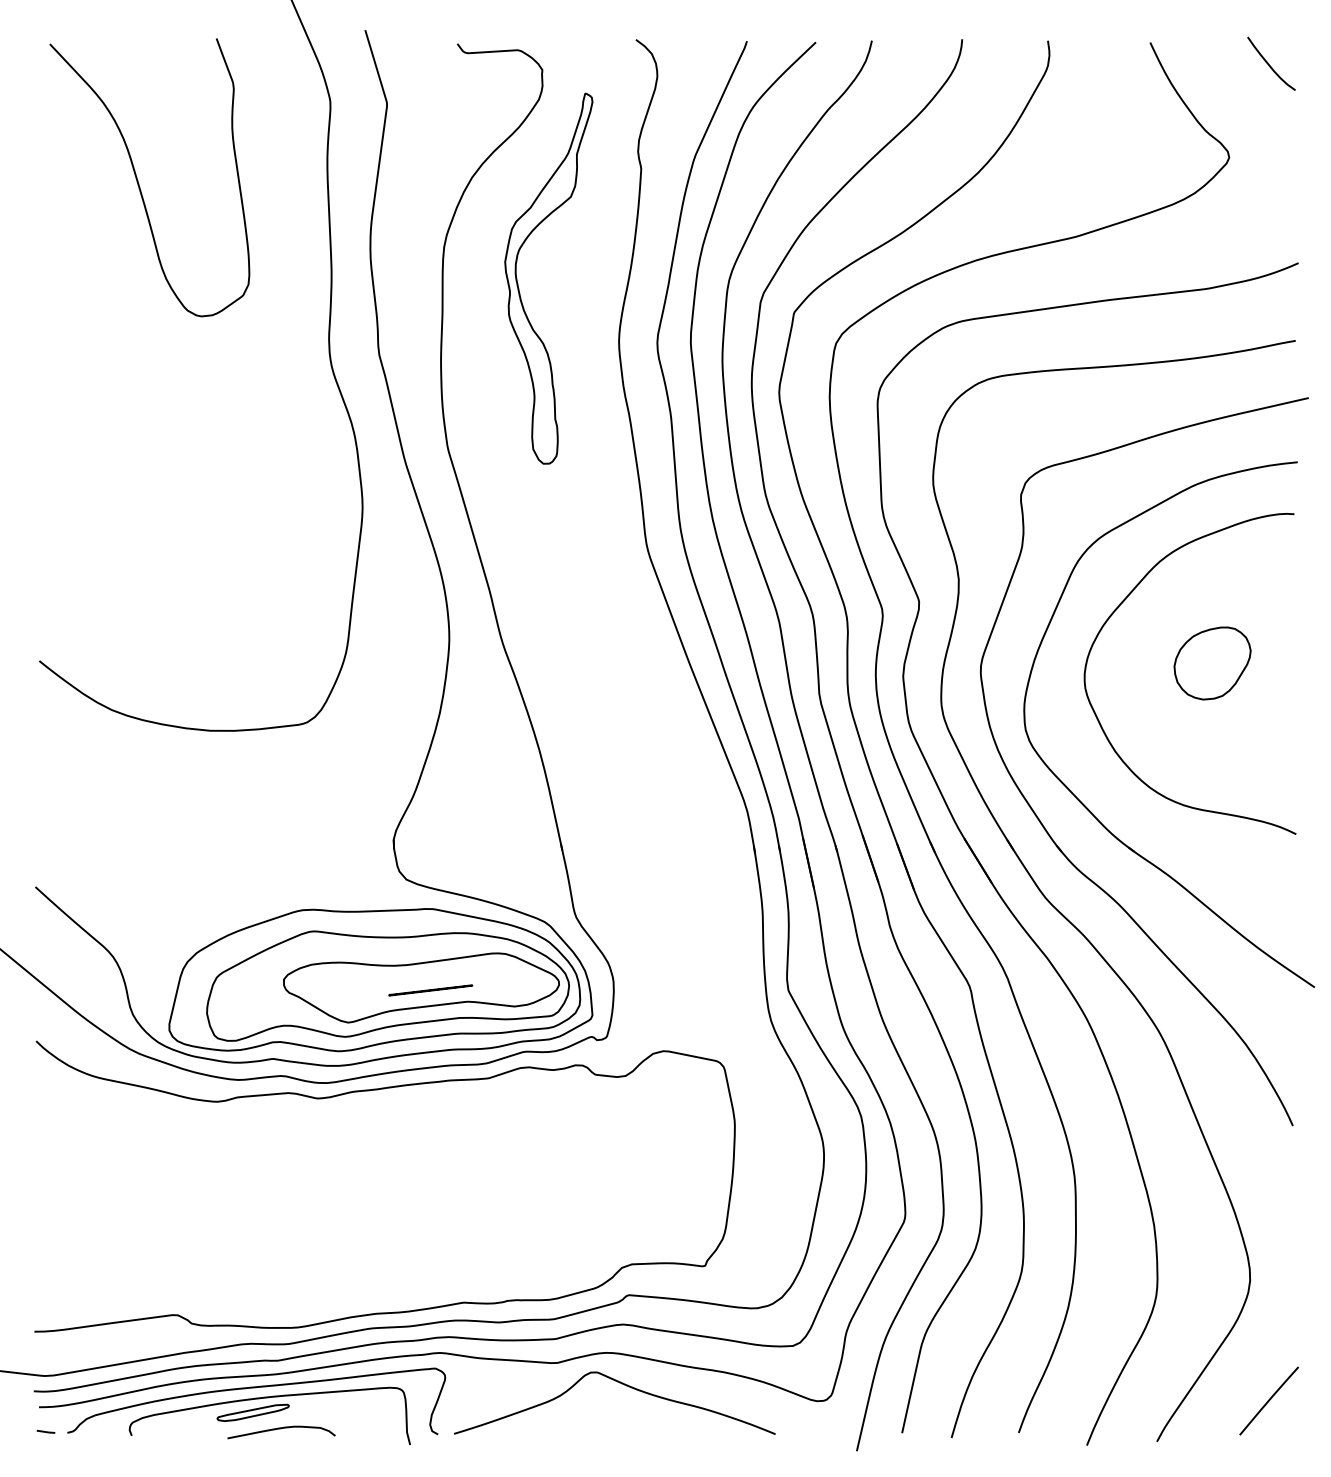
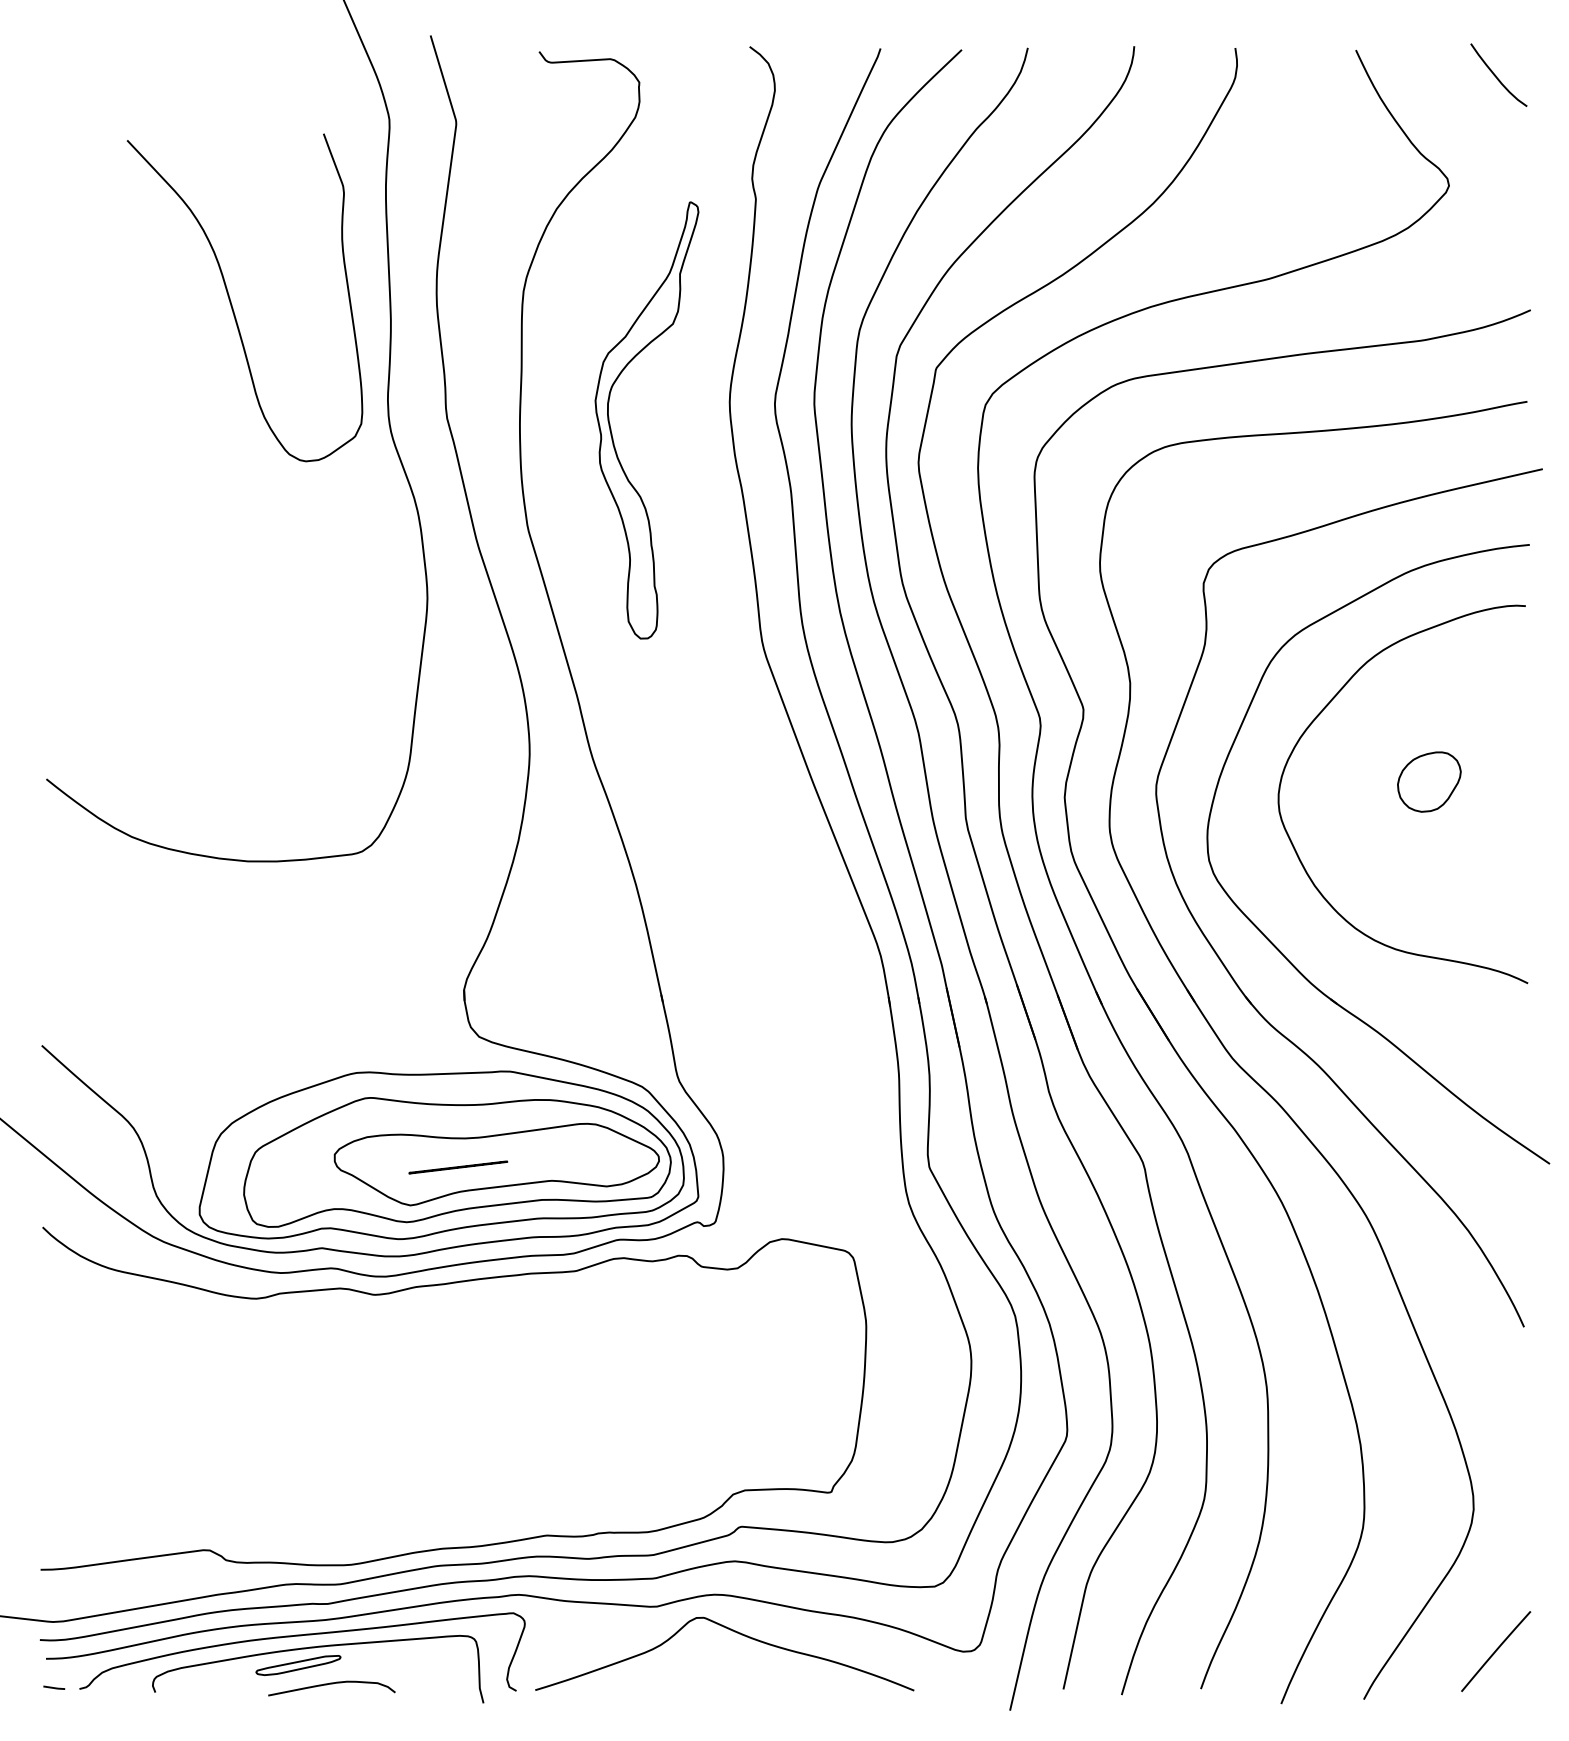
curve: (138, 180) -> (231, 301), moved
part: (518, 283) -> (611, 426), moved
part: (1212, 663) -> (1429, 782), size x0.7
line: (430, 990) -> (457, 1167), moved

